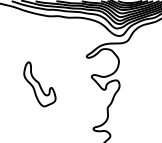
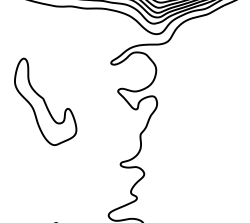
part: (39, 84) -> (45, 101), size x1.4

